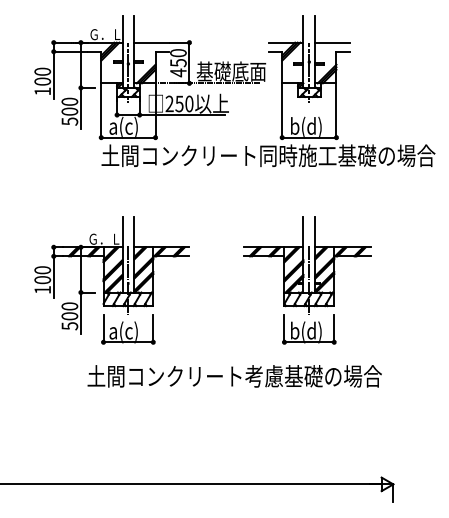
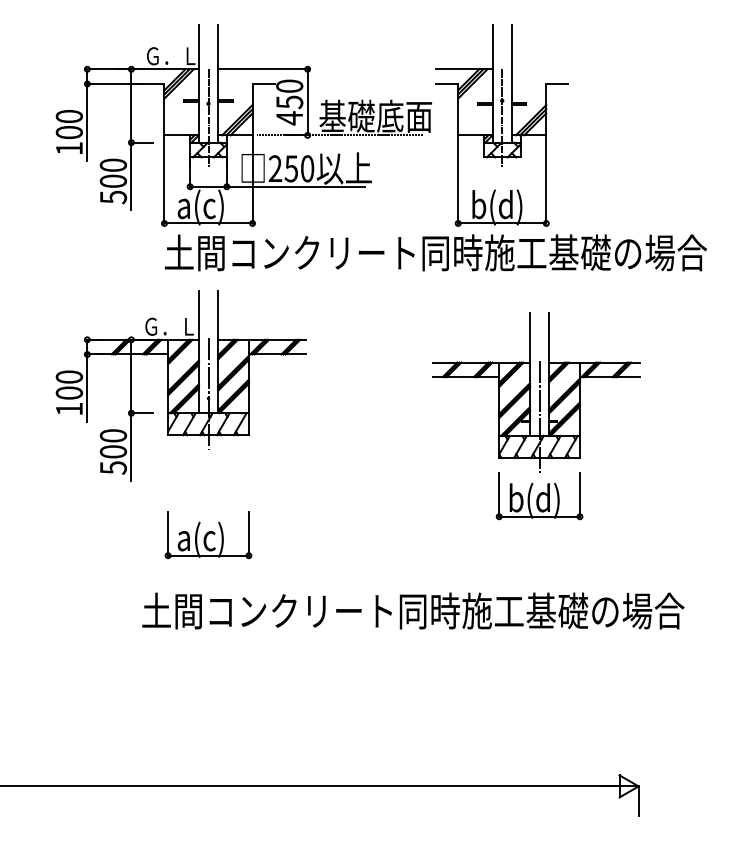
line: (332, 42) -> (539, 68), removed
part: (111, 275) -> (181, 385), moved
part: (307, 280) -> (536, 416), moved
text: (333, 376) -> (541, 611), 土間コンクリート考慮基礎の場合 -> 土間コンクリート同時施工基礎の場合

